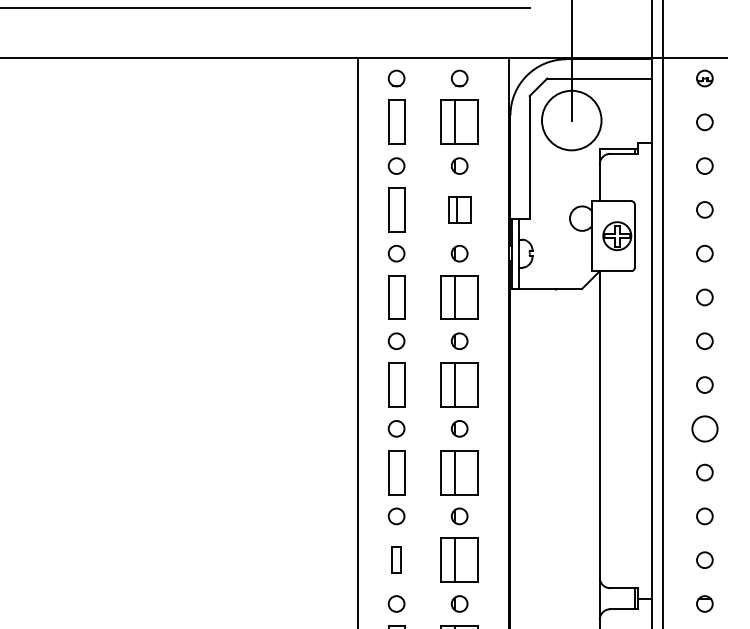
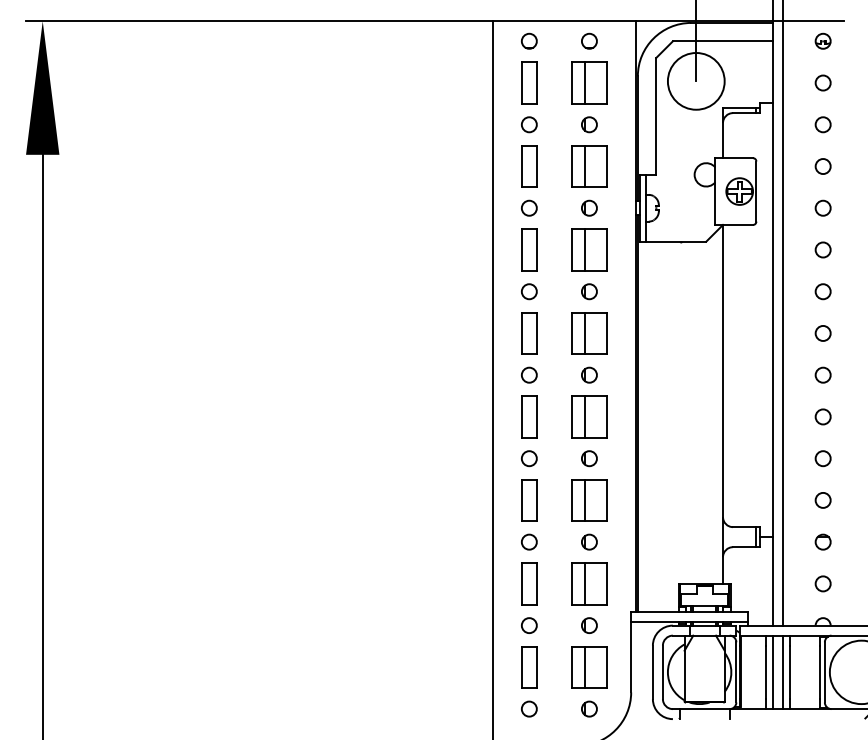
part: (459, 209) -> (589, 166), size x1.67
circle: (704, 428) -> (822, 374), size x0.62
part: (396, 560) -> (529, 500), size x1.67

